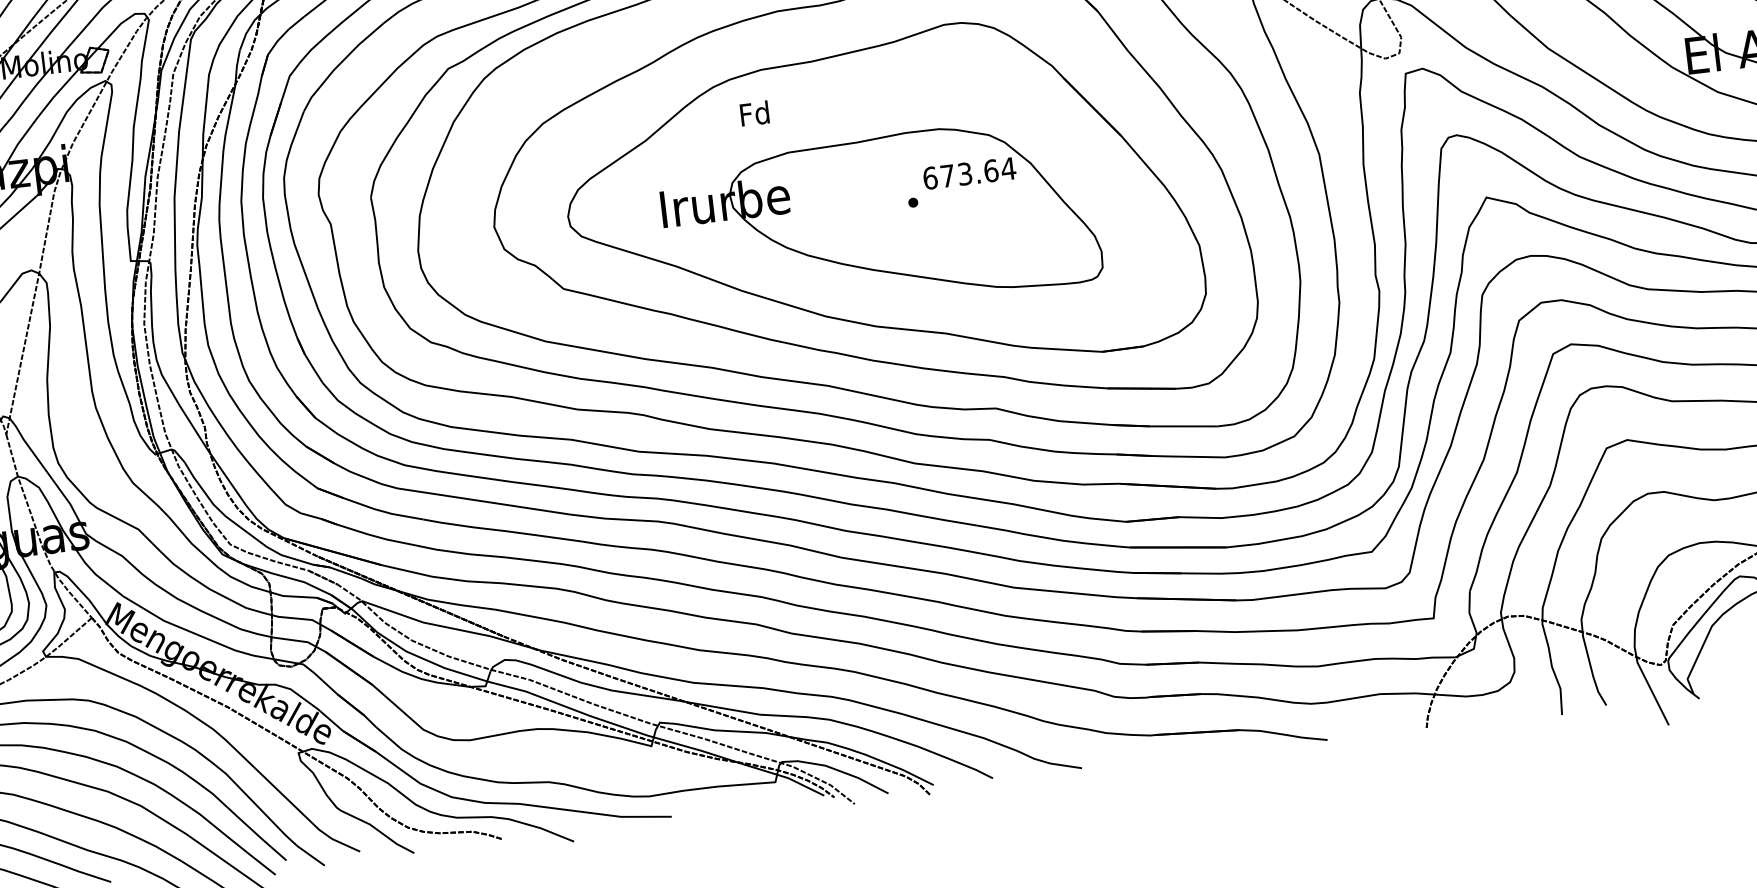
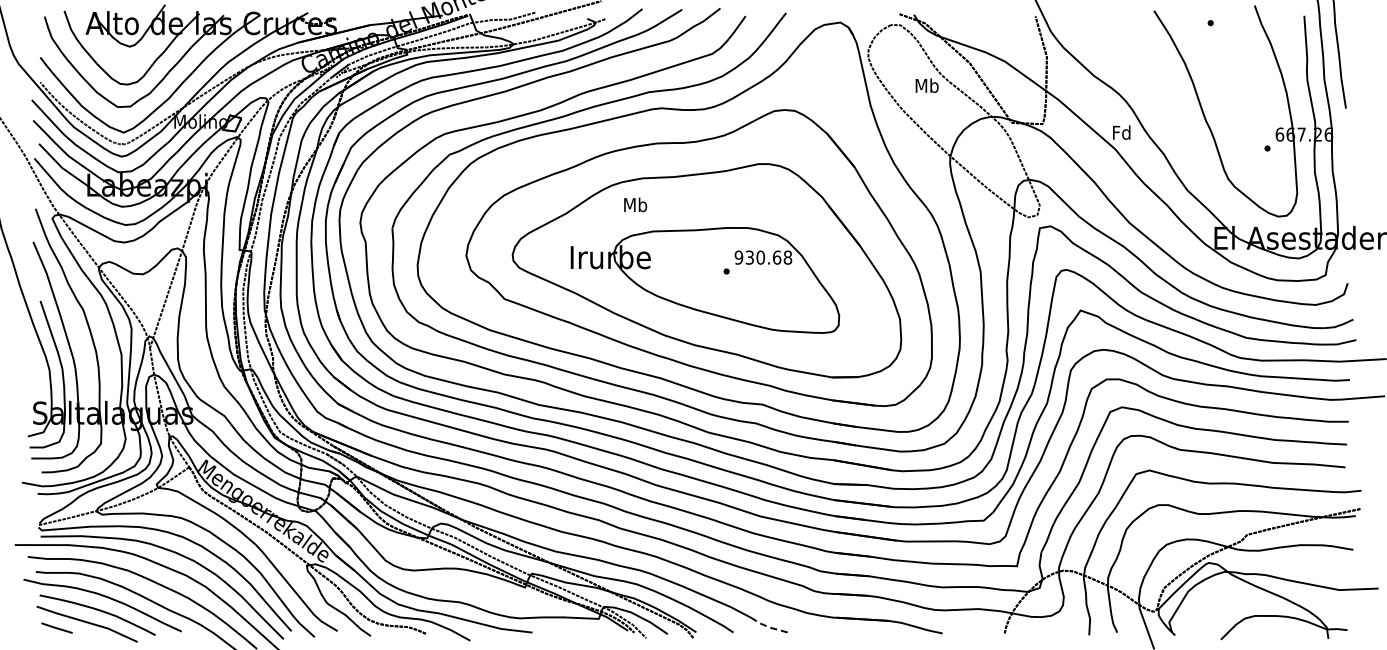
text: (754, 112) -> (635, 204), Fd -> Mb
text: (969, 173) -> (763, 257), 673.64 -> 930.68
line: (1049, 763) -> (769, 627), solid -> dashed

